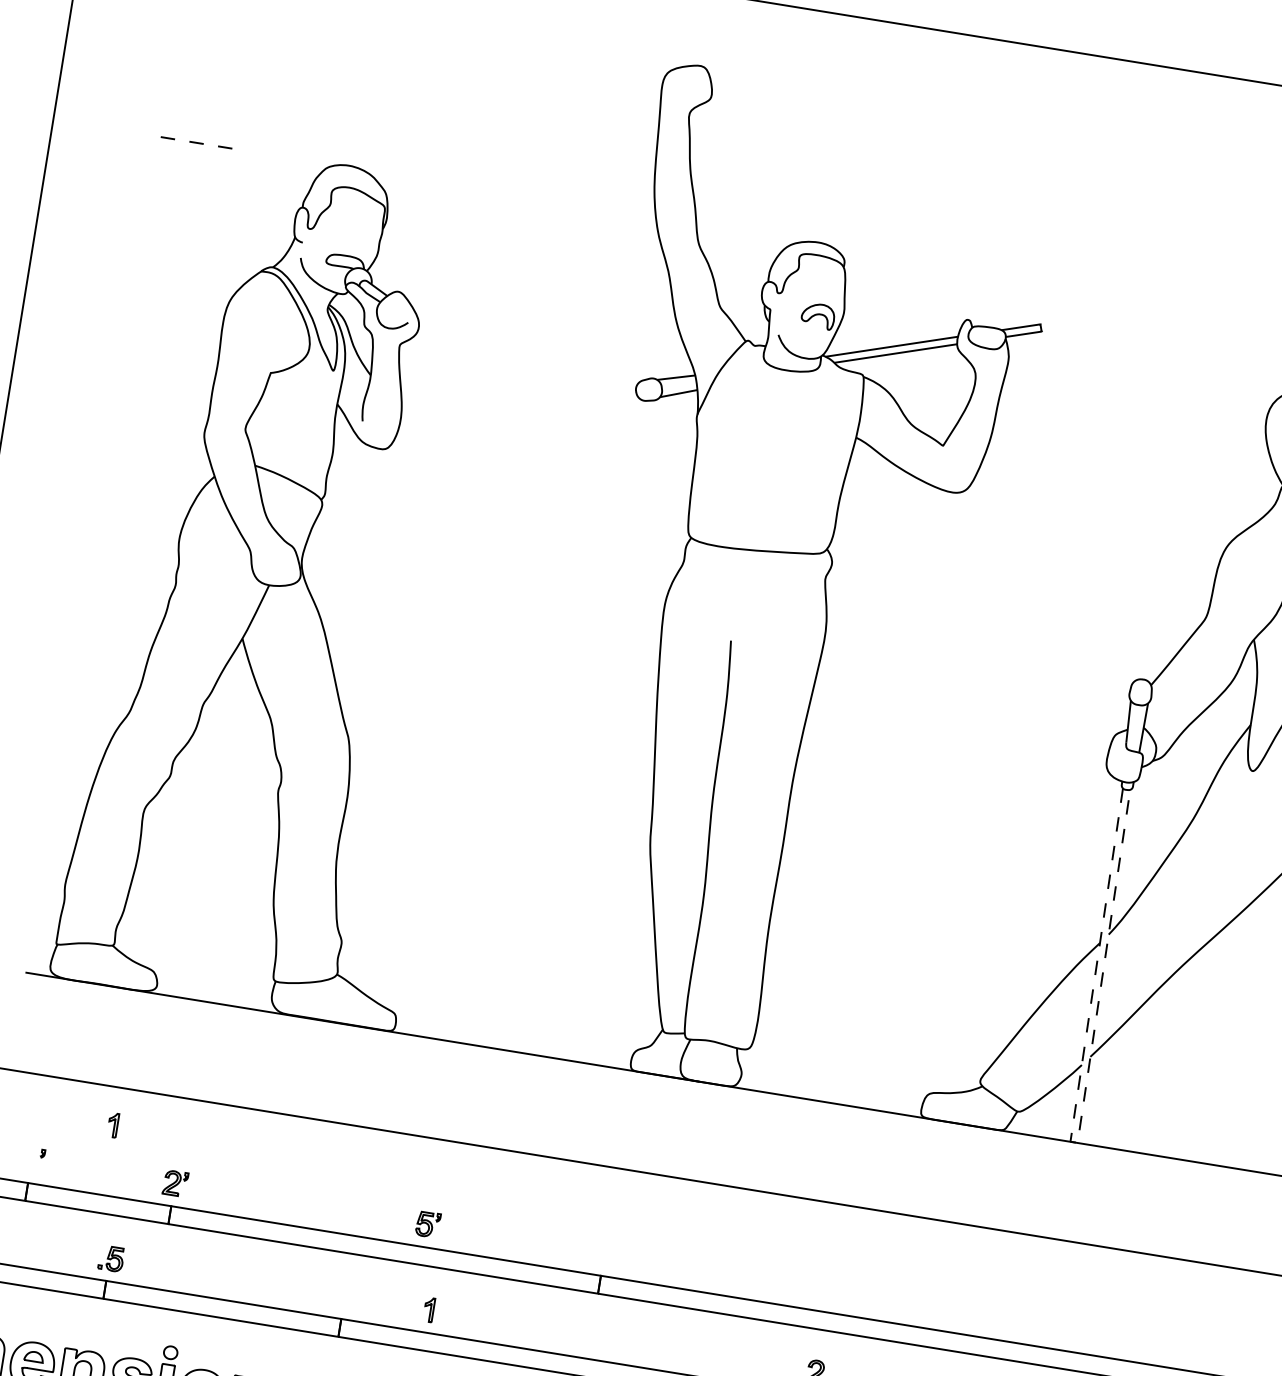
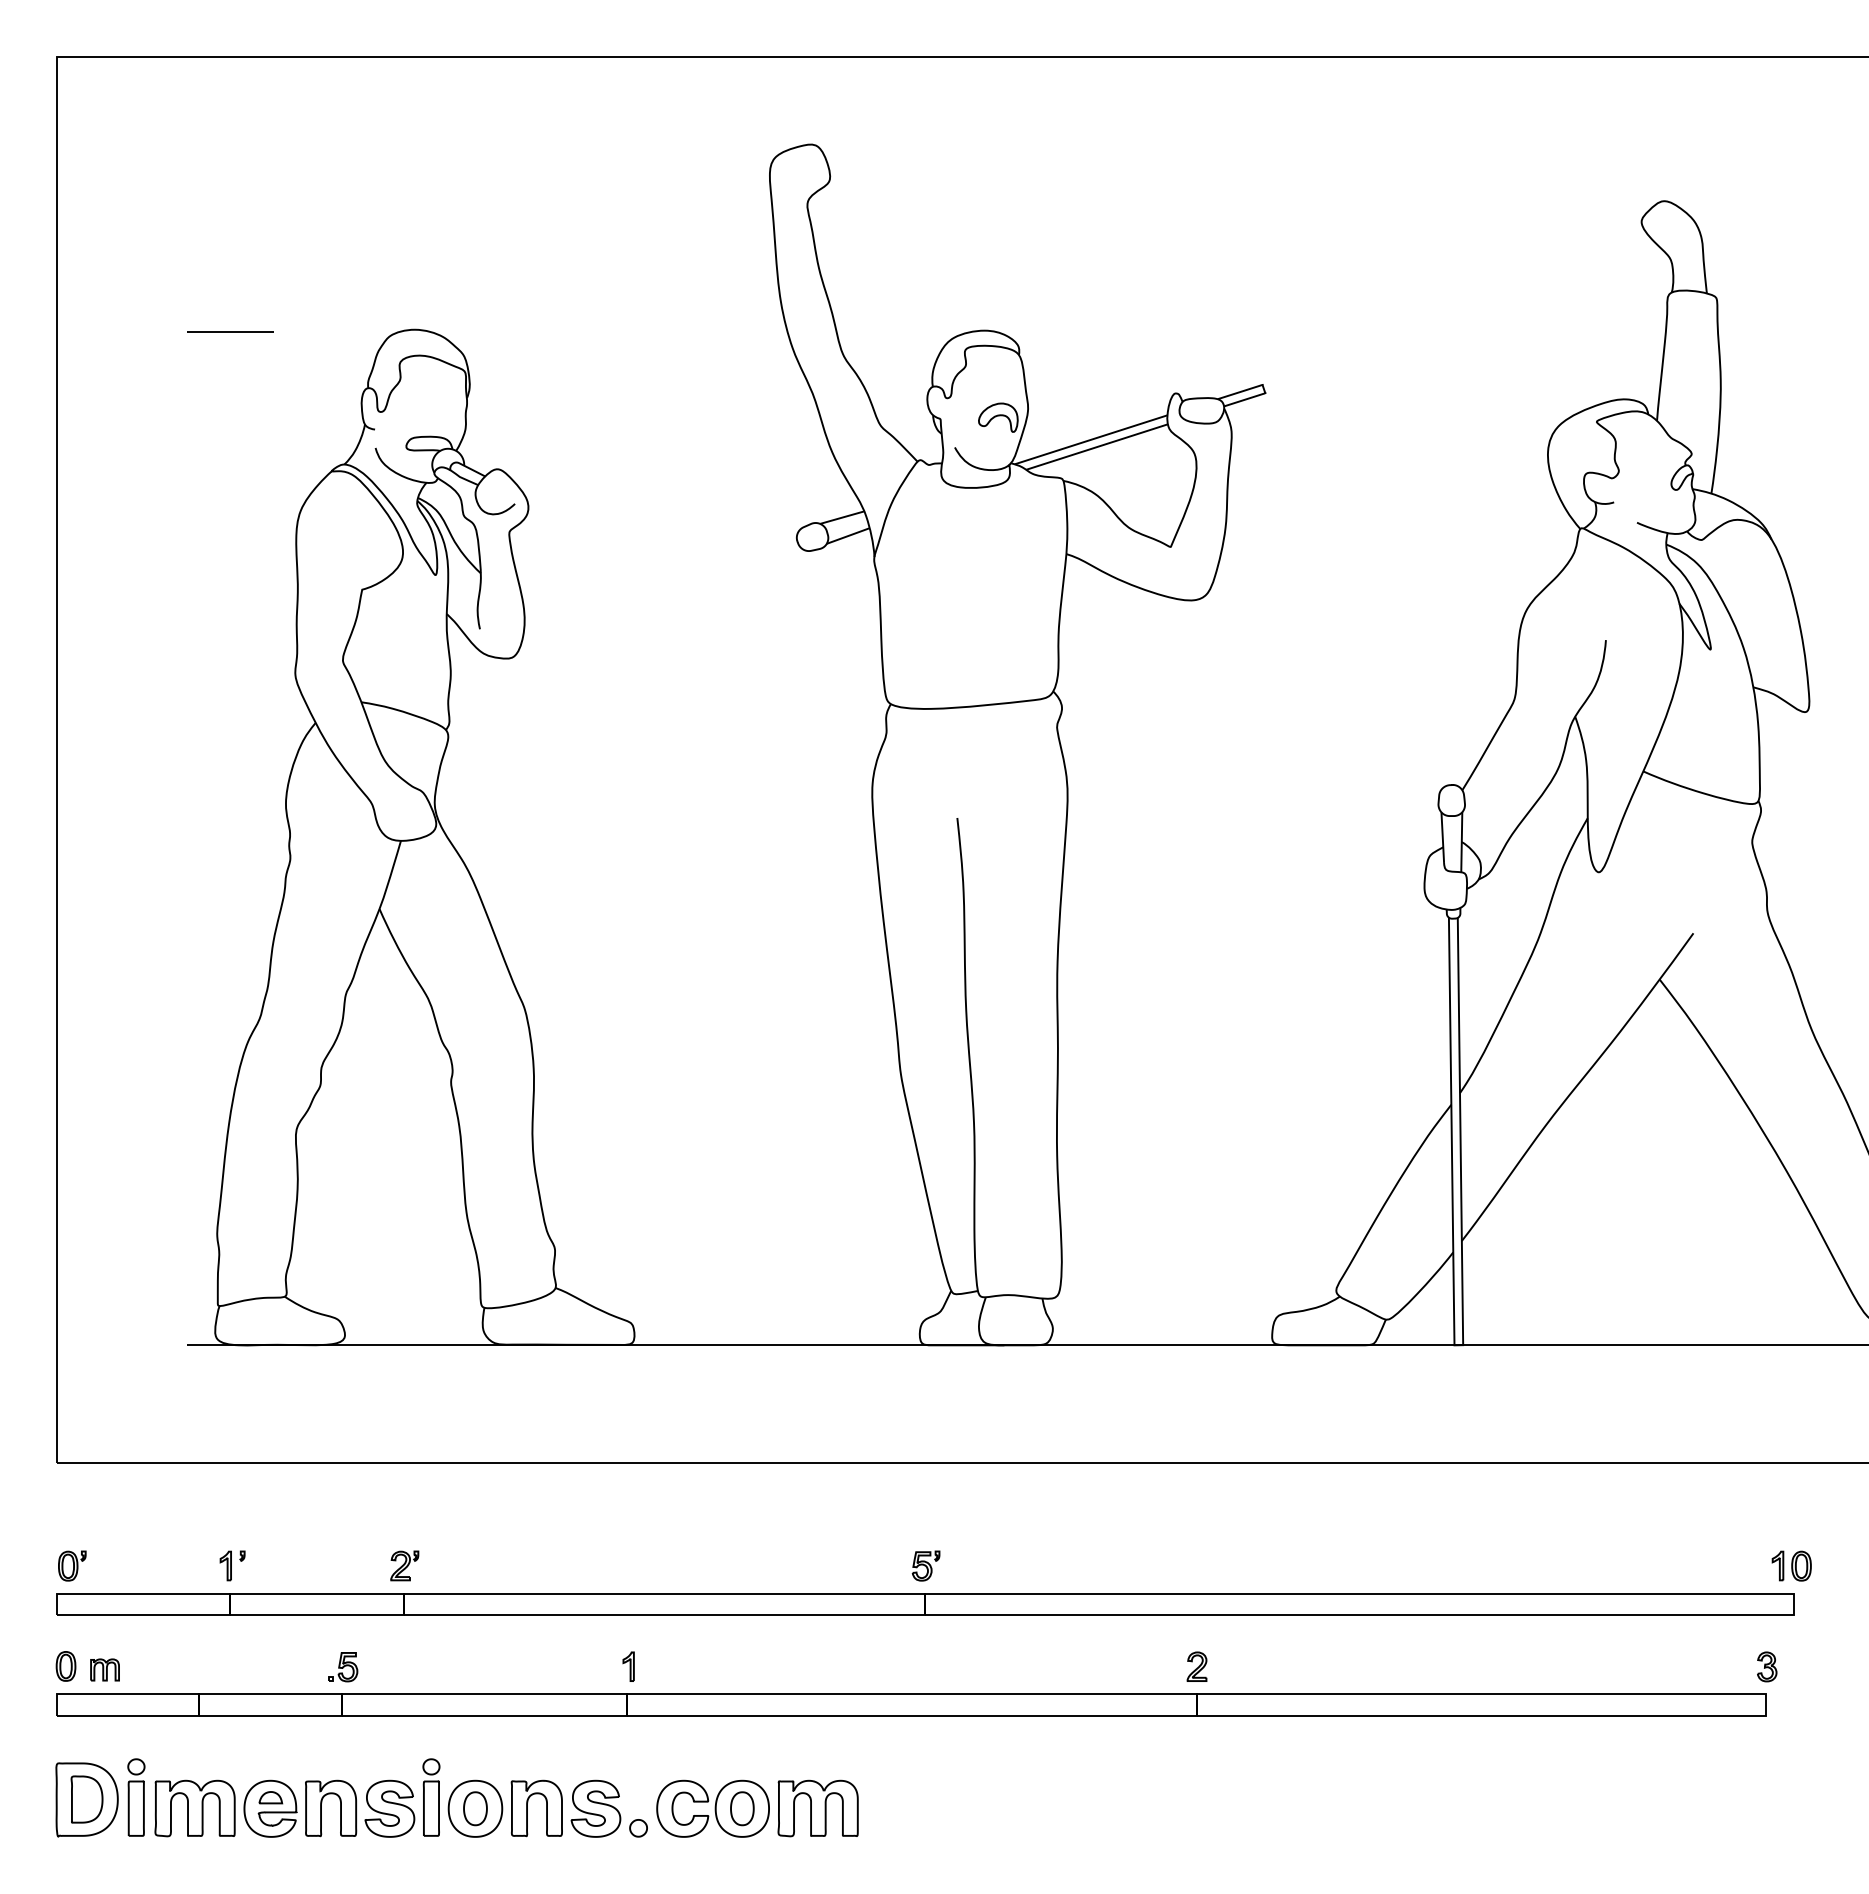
line: (196, 142) -> (230, 331), dashed -> solid
part: (112, 1124) -> (225, 1565), moved
line: (1074, 1142) -> (1459, 1345), dashed -> solid
part: (427, 1223) -> (925, 1565), moved
part: (429, 1309) -> (628, 1666), moved

